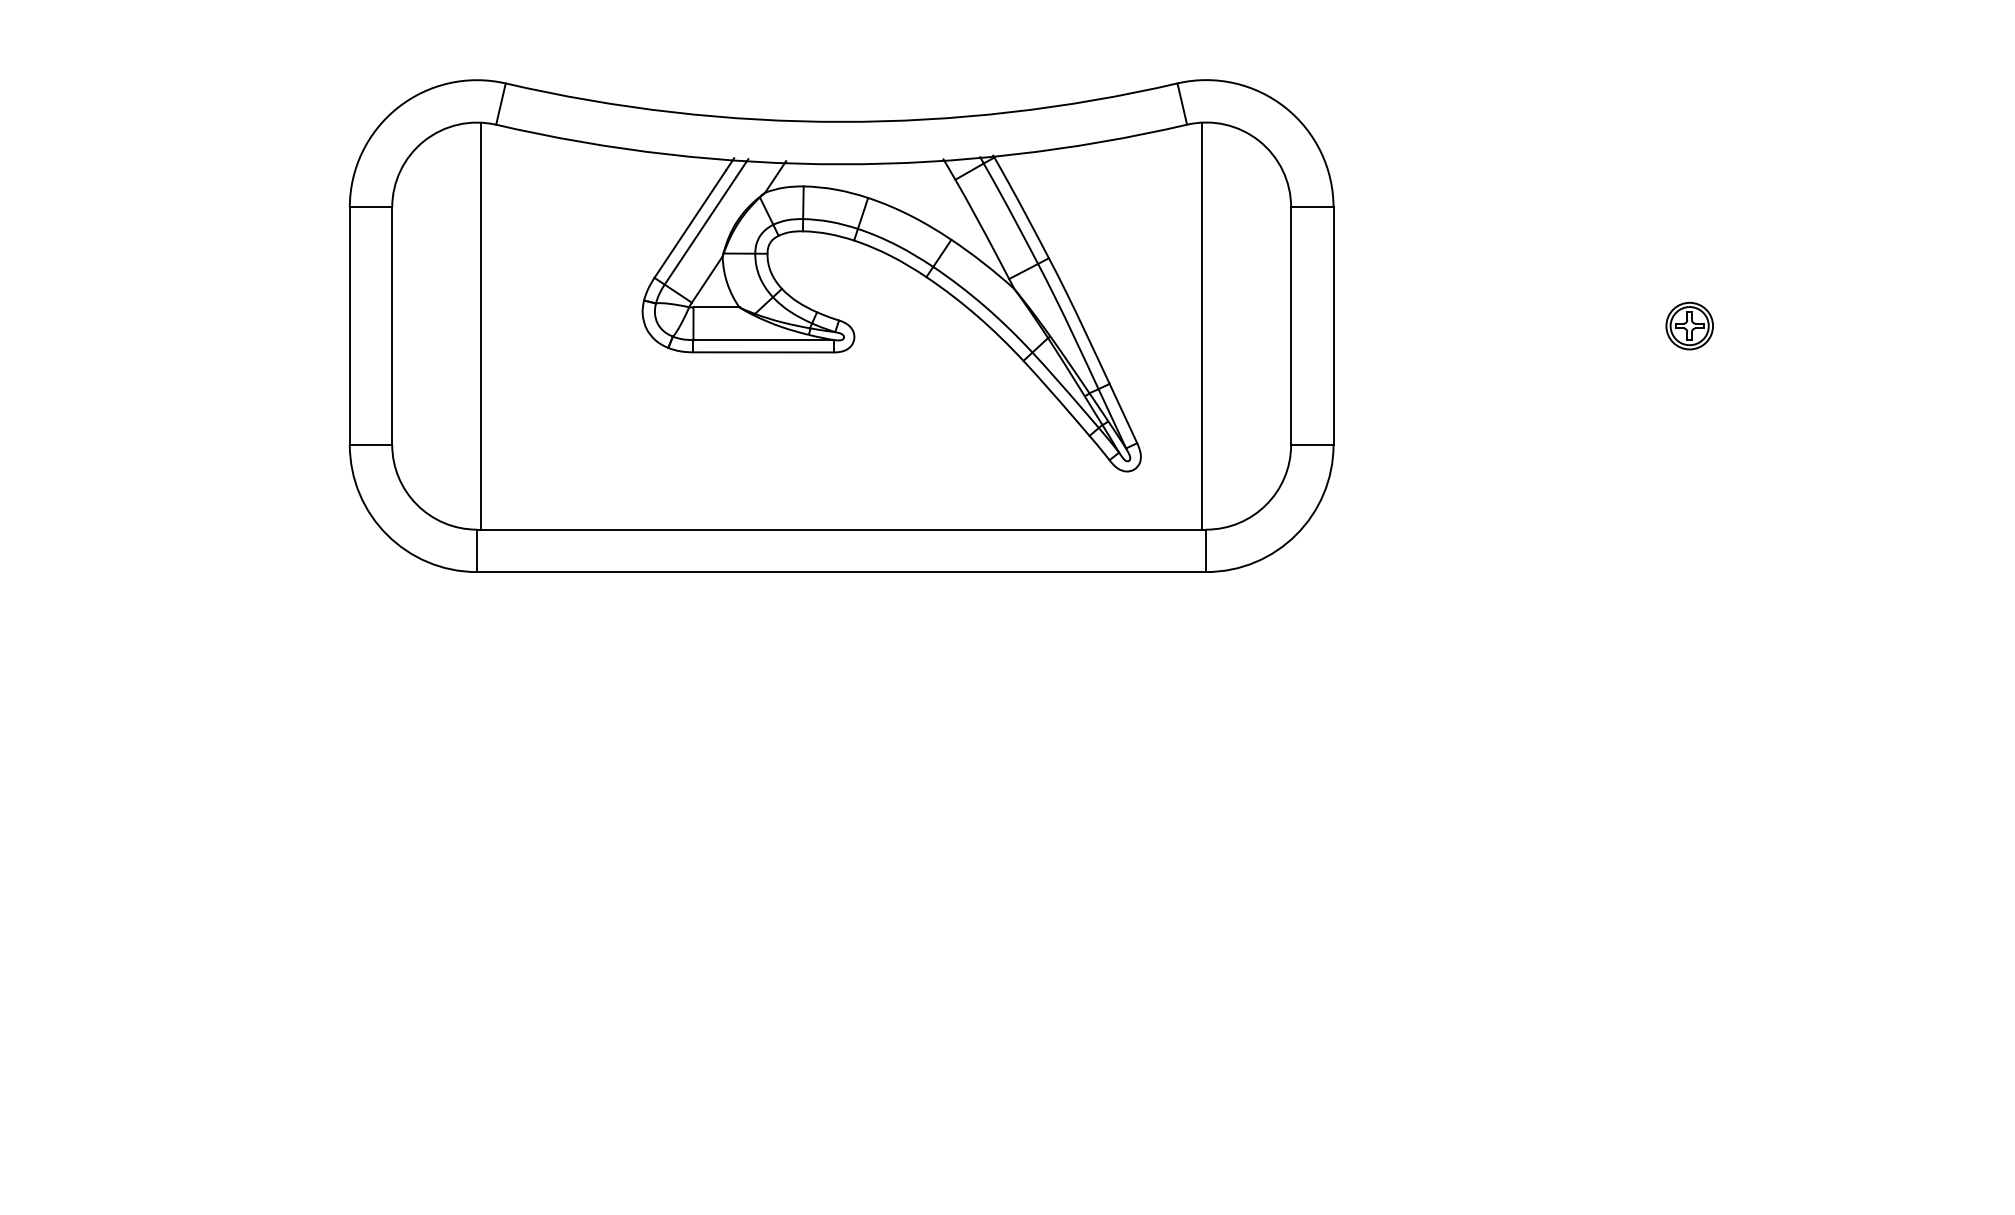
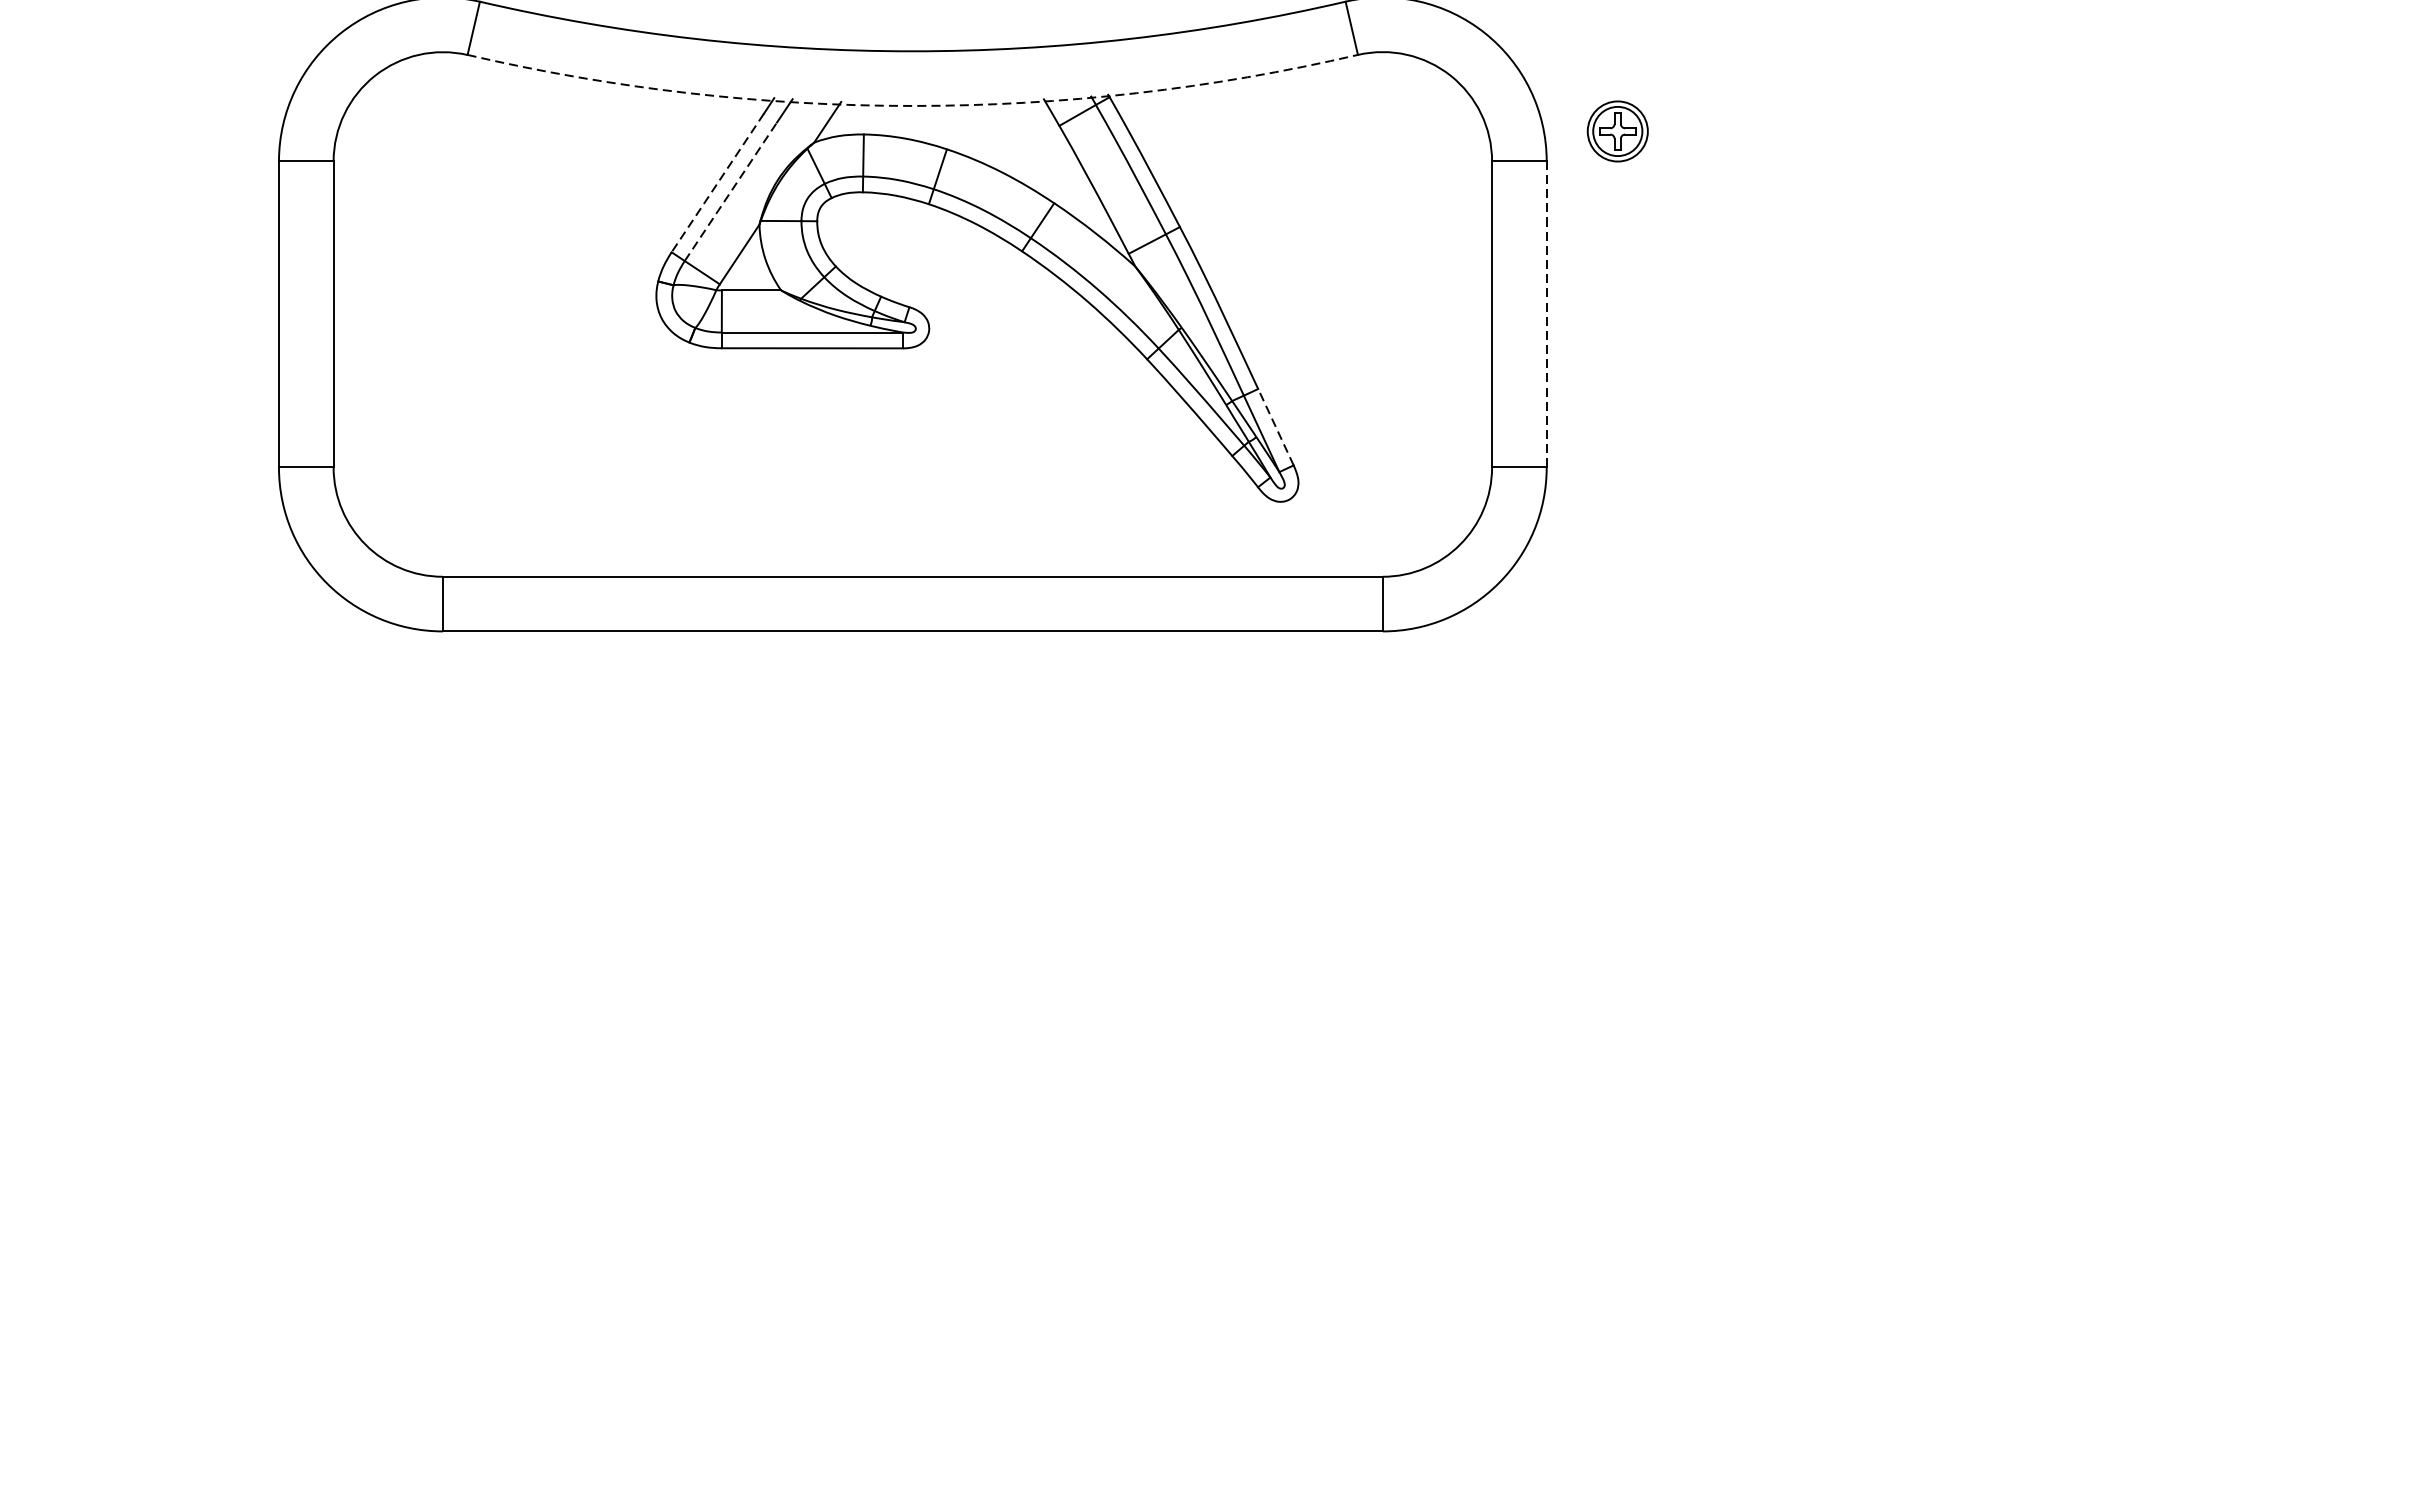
arc: (841, 164) -> (912, 106), solid -> dashed
line: (690, 224) -> (718, 183), solid -> dashed
line: (700, 230) -> (730, 191), solid -> dashed
part: (1689, 325) -> (1617, 130), moved
line: (481, 326) -> (448, 314), removed
line: (1202, 326) -> (1377, 314), removed
line: (1333, 326) -> (1546, 314), solid -> dashed
line: (1123, 413) -> (1276, 427), solid -> dashed

